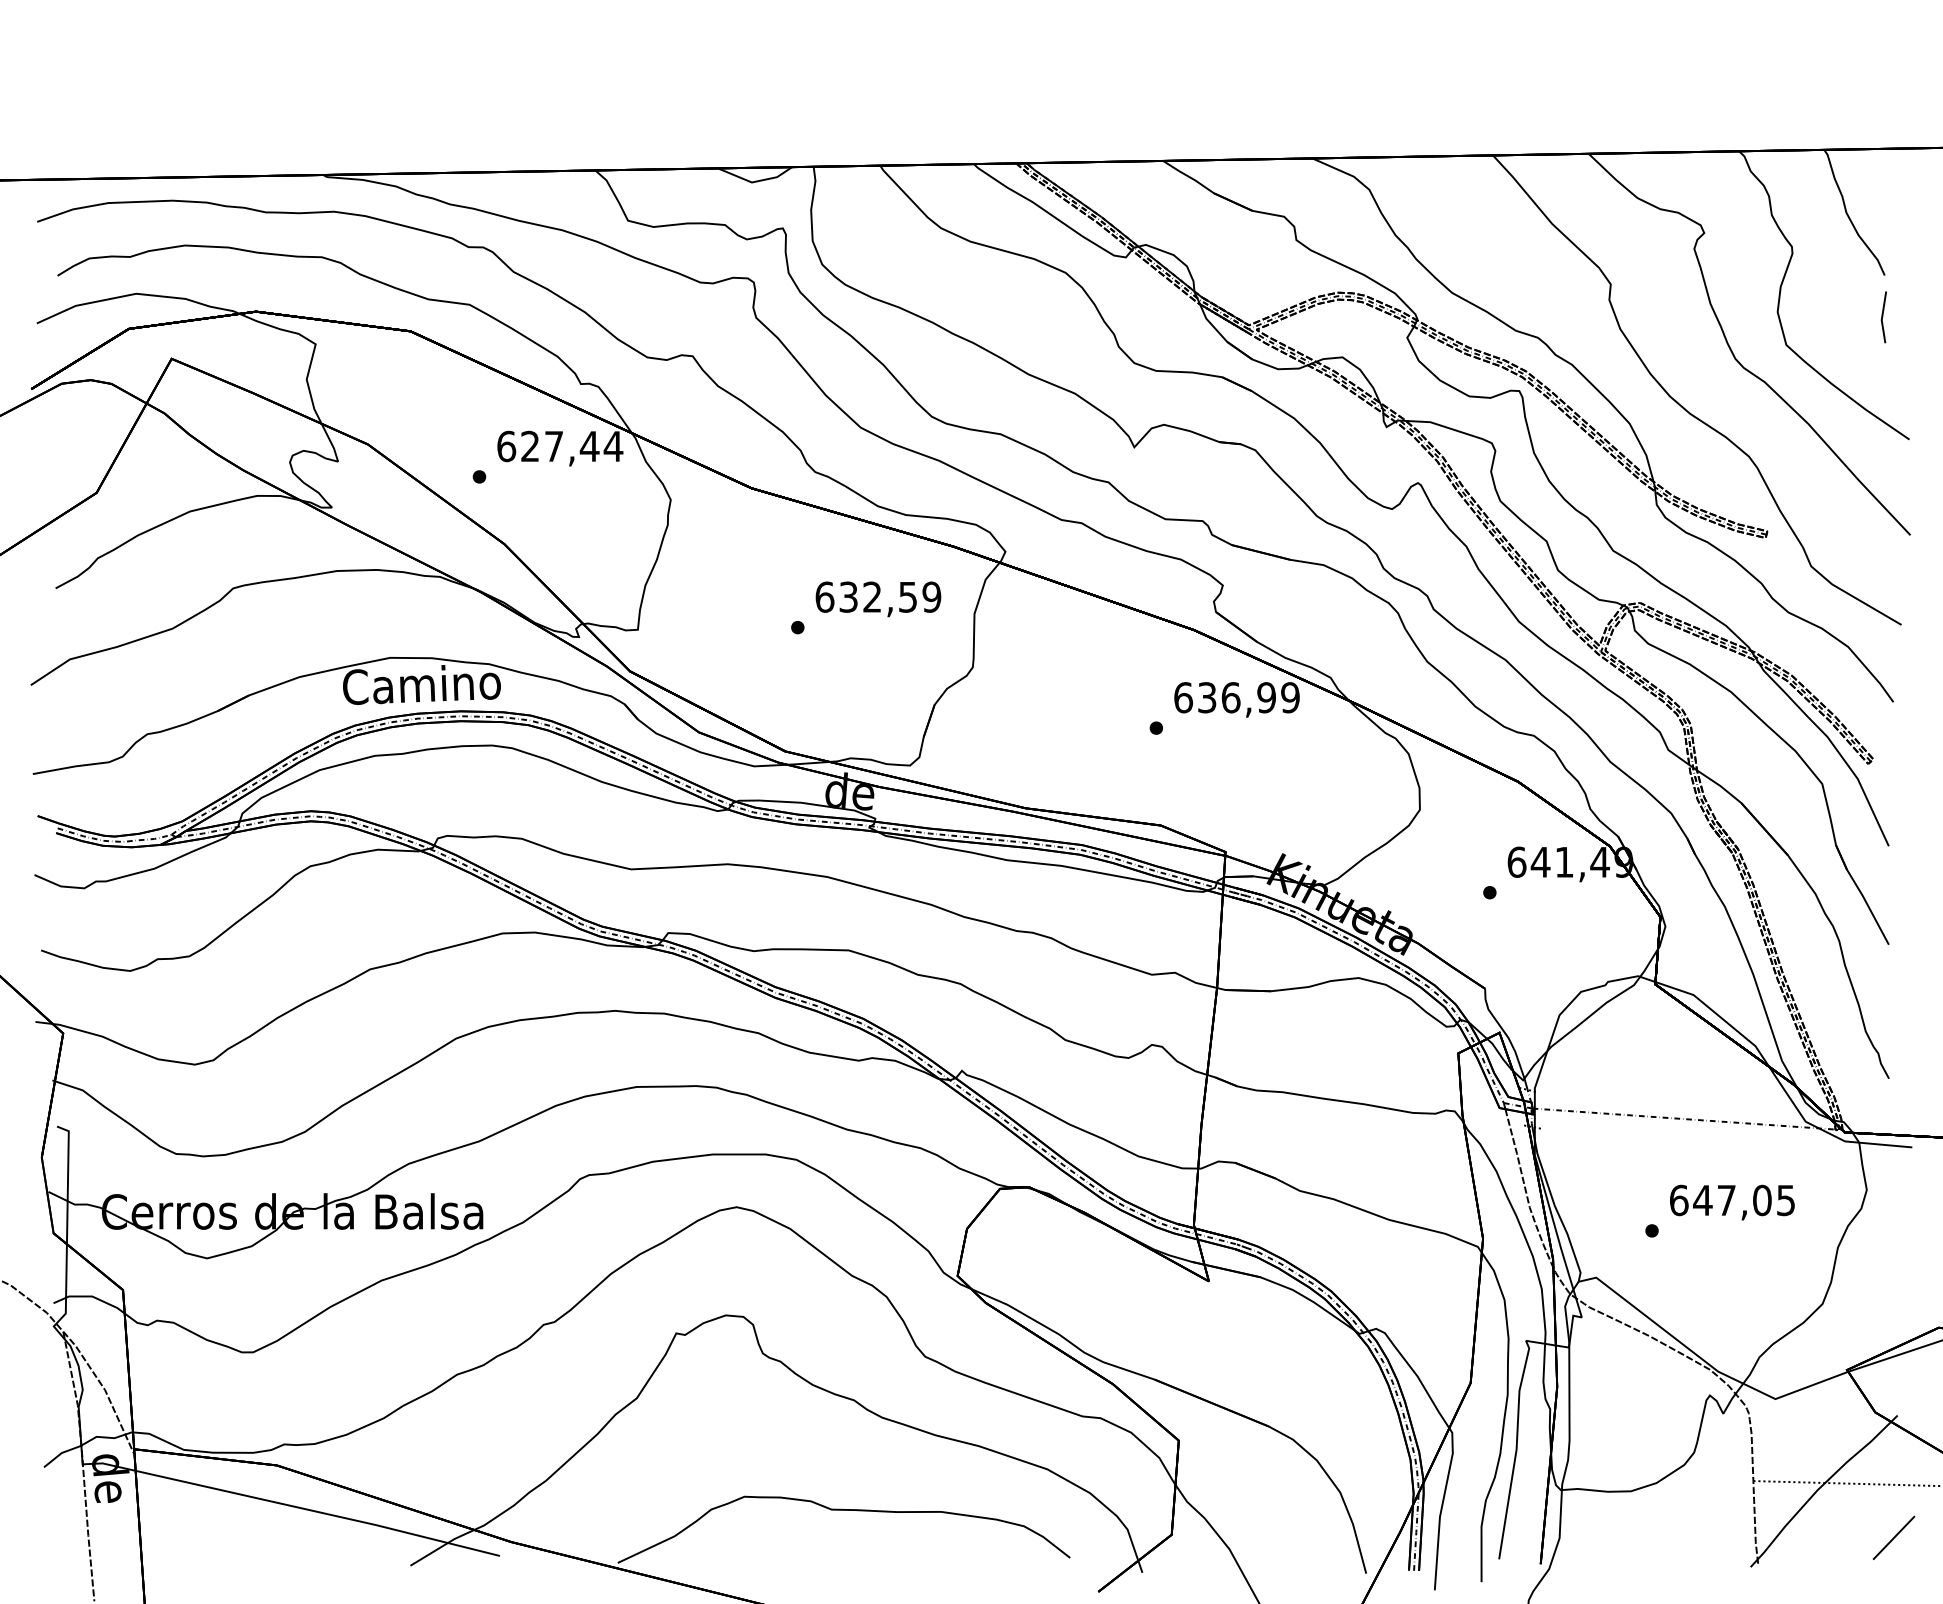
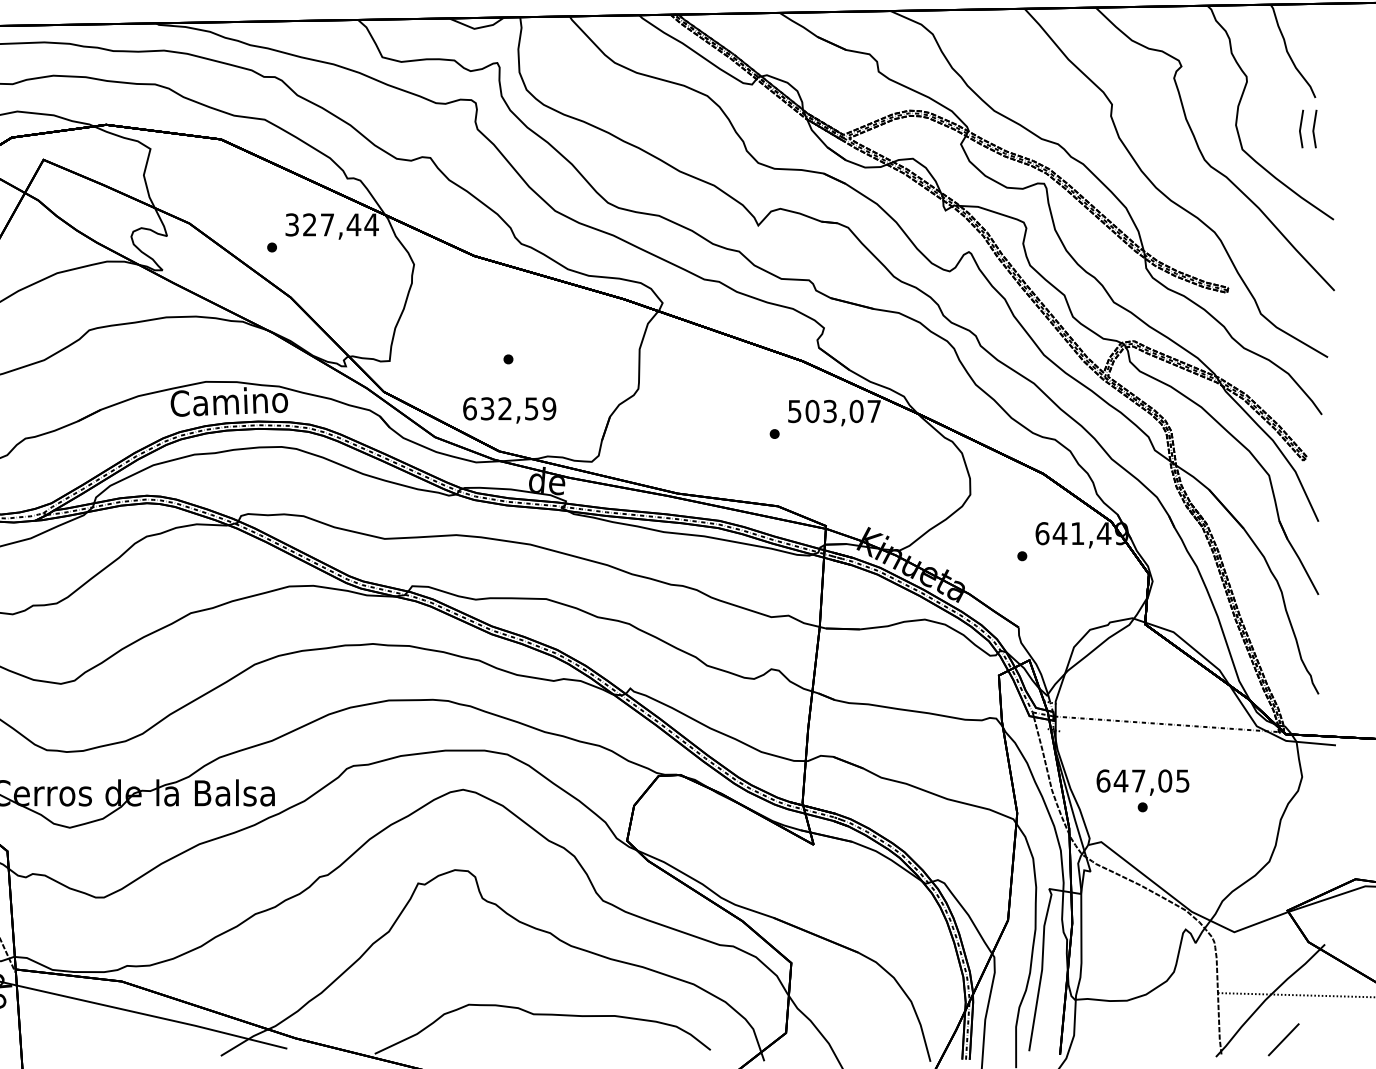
line: (1865, 317) -> (1301, 129), added
text: (506, 446) -> (292, 224), 627,44 -> 327,44
text: (878, 599) -> (509, 410), moved
text: (1236, 697) -> (834, 411), 636,99 -> 503,07
text: (1732, 1202) -> (1143, 782), moved
line: (1893, 1537) -> (1283, 1039), moved

